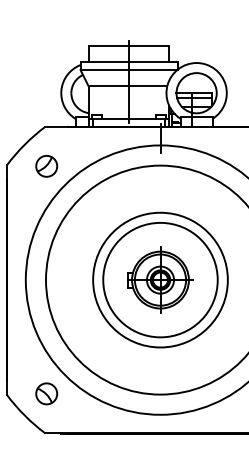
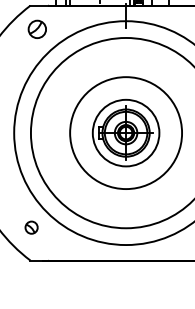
part: (46, 166) -> (37, 29), moved
circle: (160, 279) -> (126, 132), size x0.7
part: (46, 393) -> (31, 227), size x0.7

